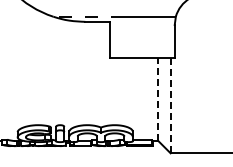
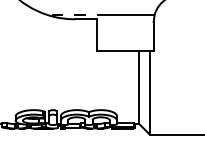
line: (158, 99) -> (139, 87), dashed -> solid
line: (170, 105) -> (149, 92), dashed -> solid

